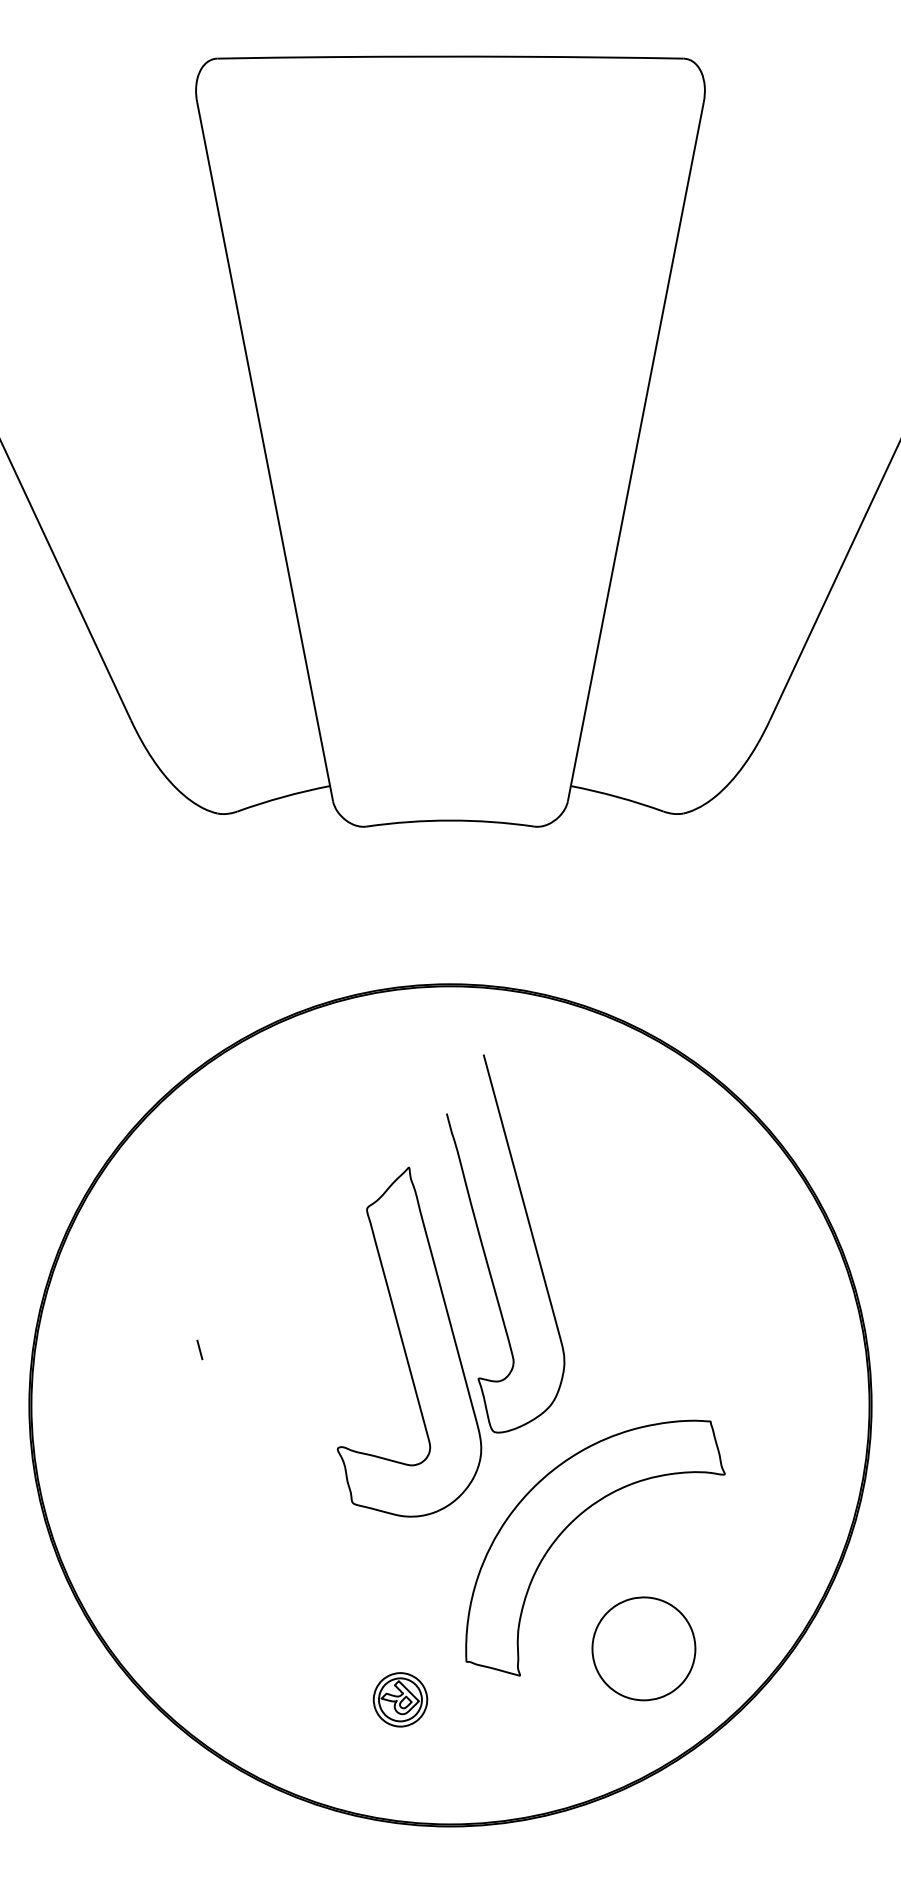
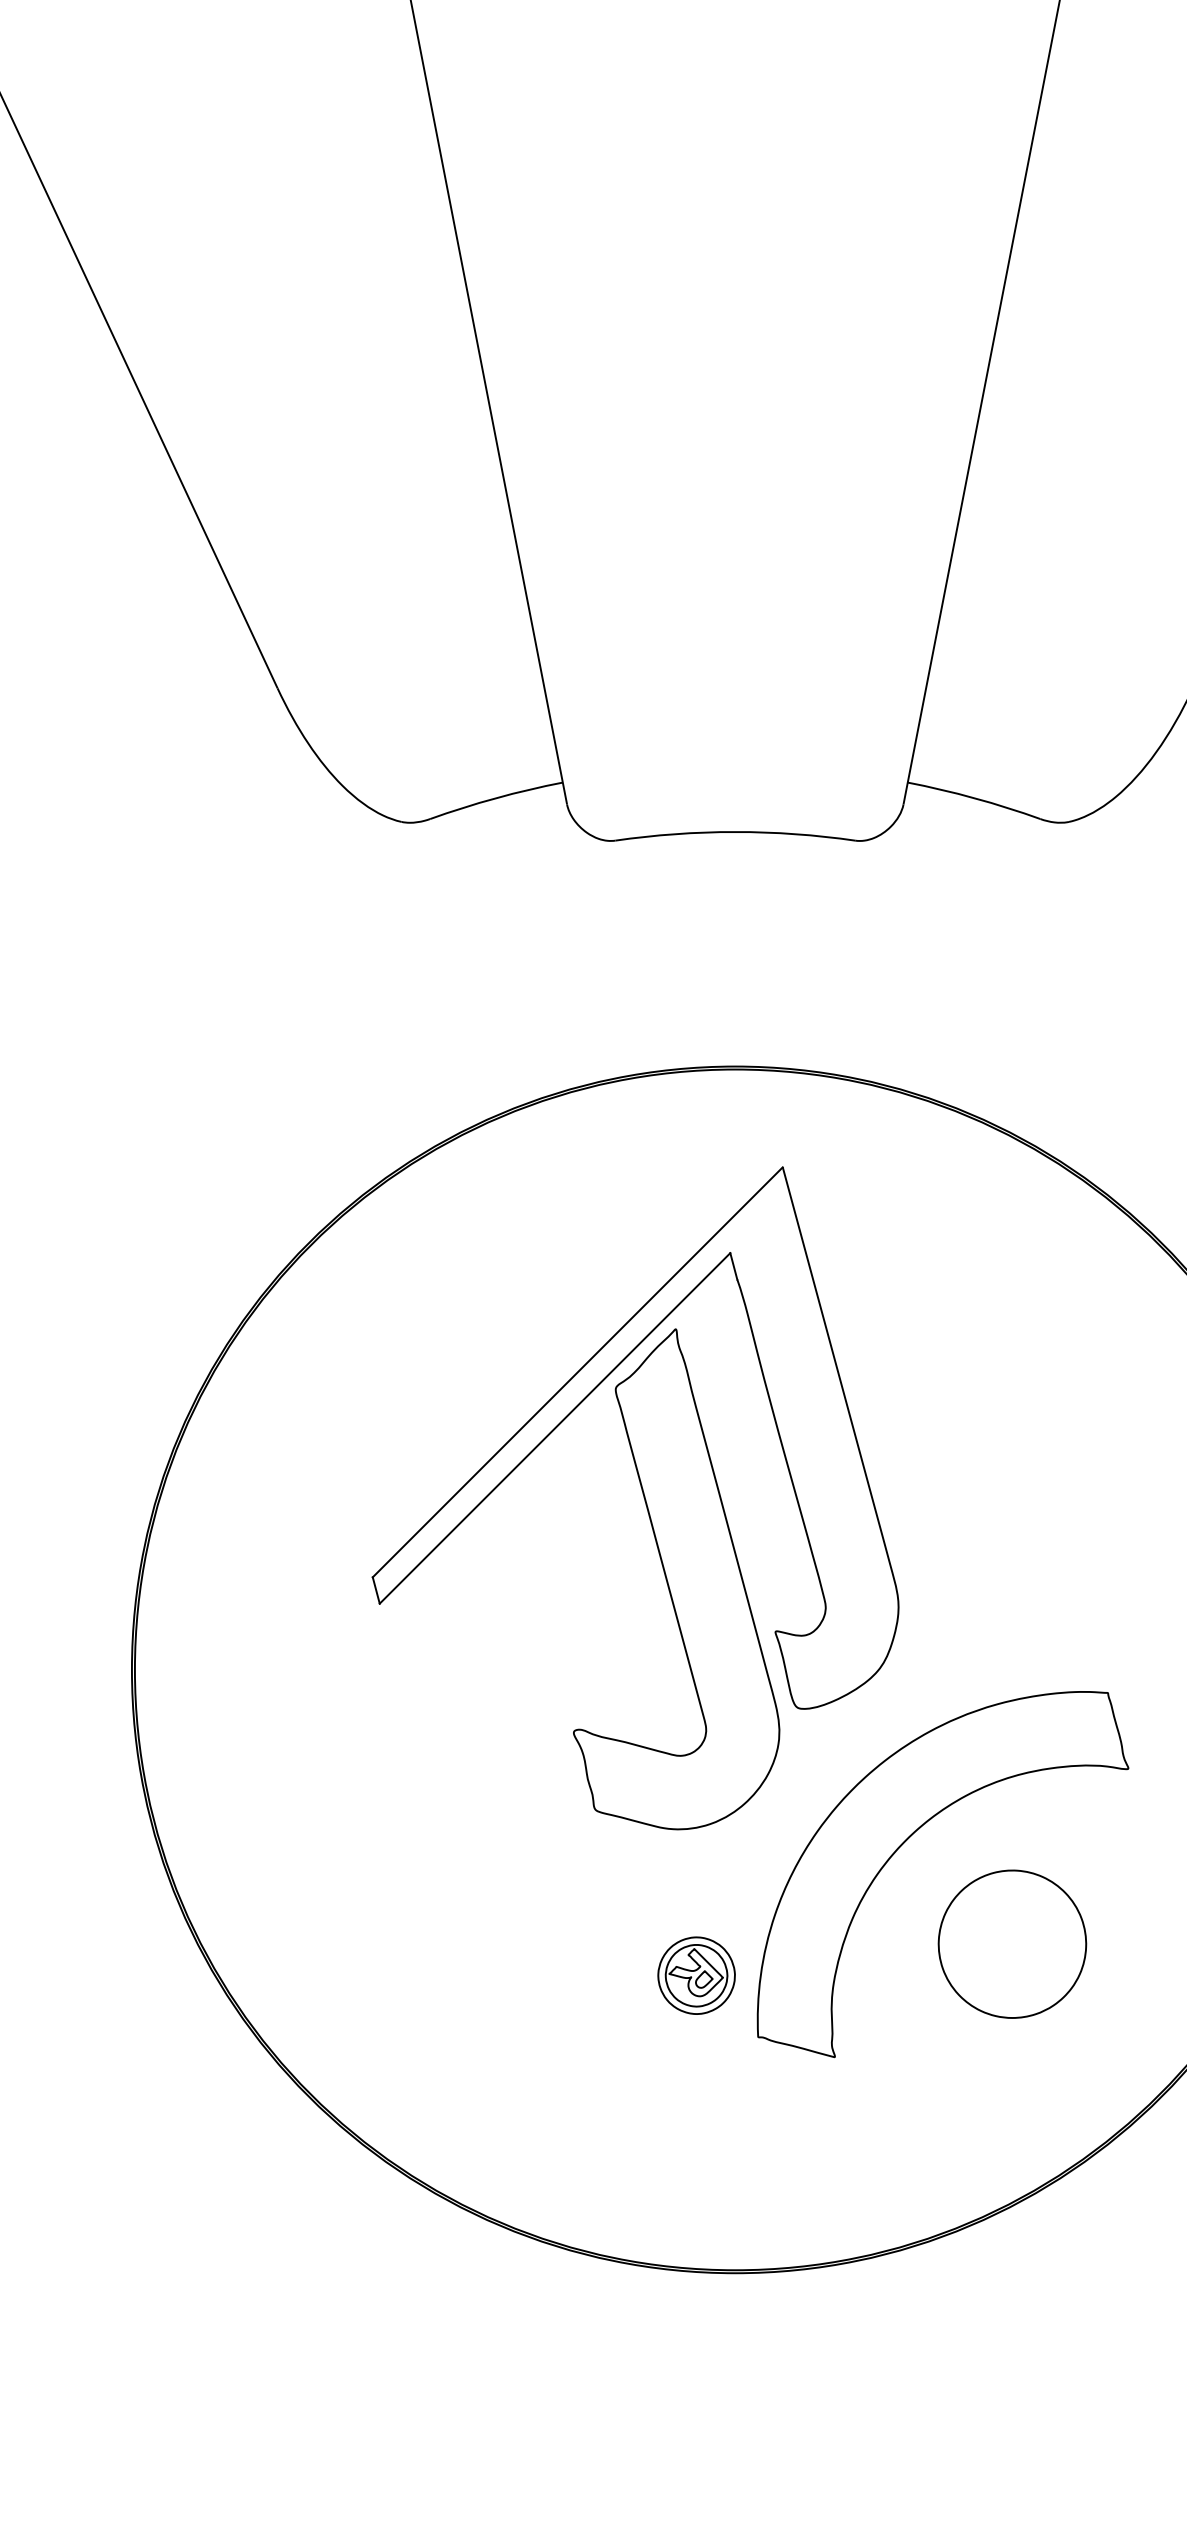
line: (340, 1197) -> (577, 1372), added
line: (324, 1236) -> (554, 1427), added
part: (643, 1648) -> (1011, 1943), moved
part: (400, 1699) -> (696, 1975), moved

